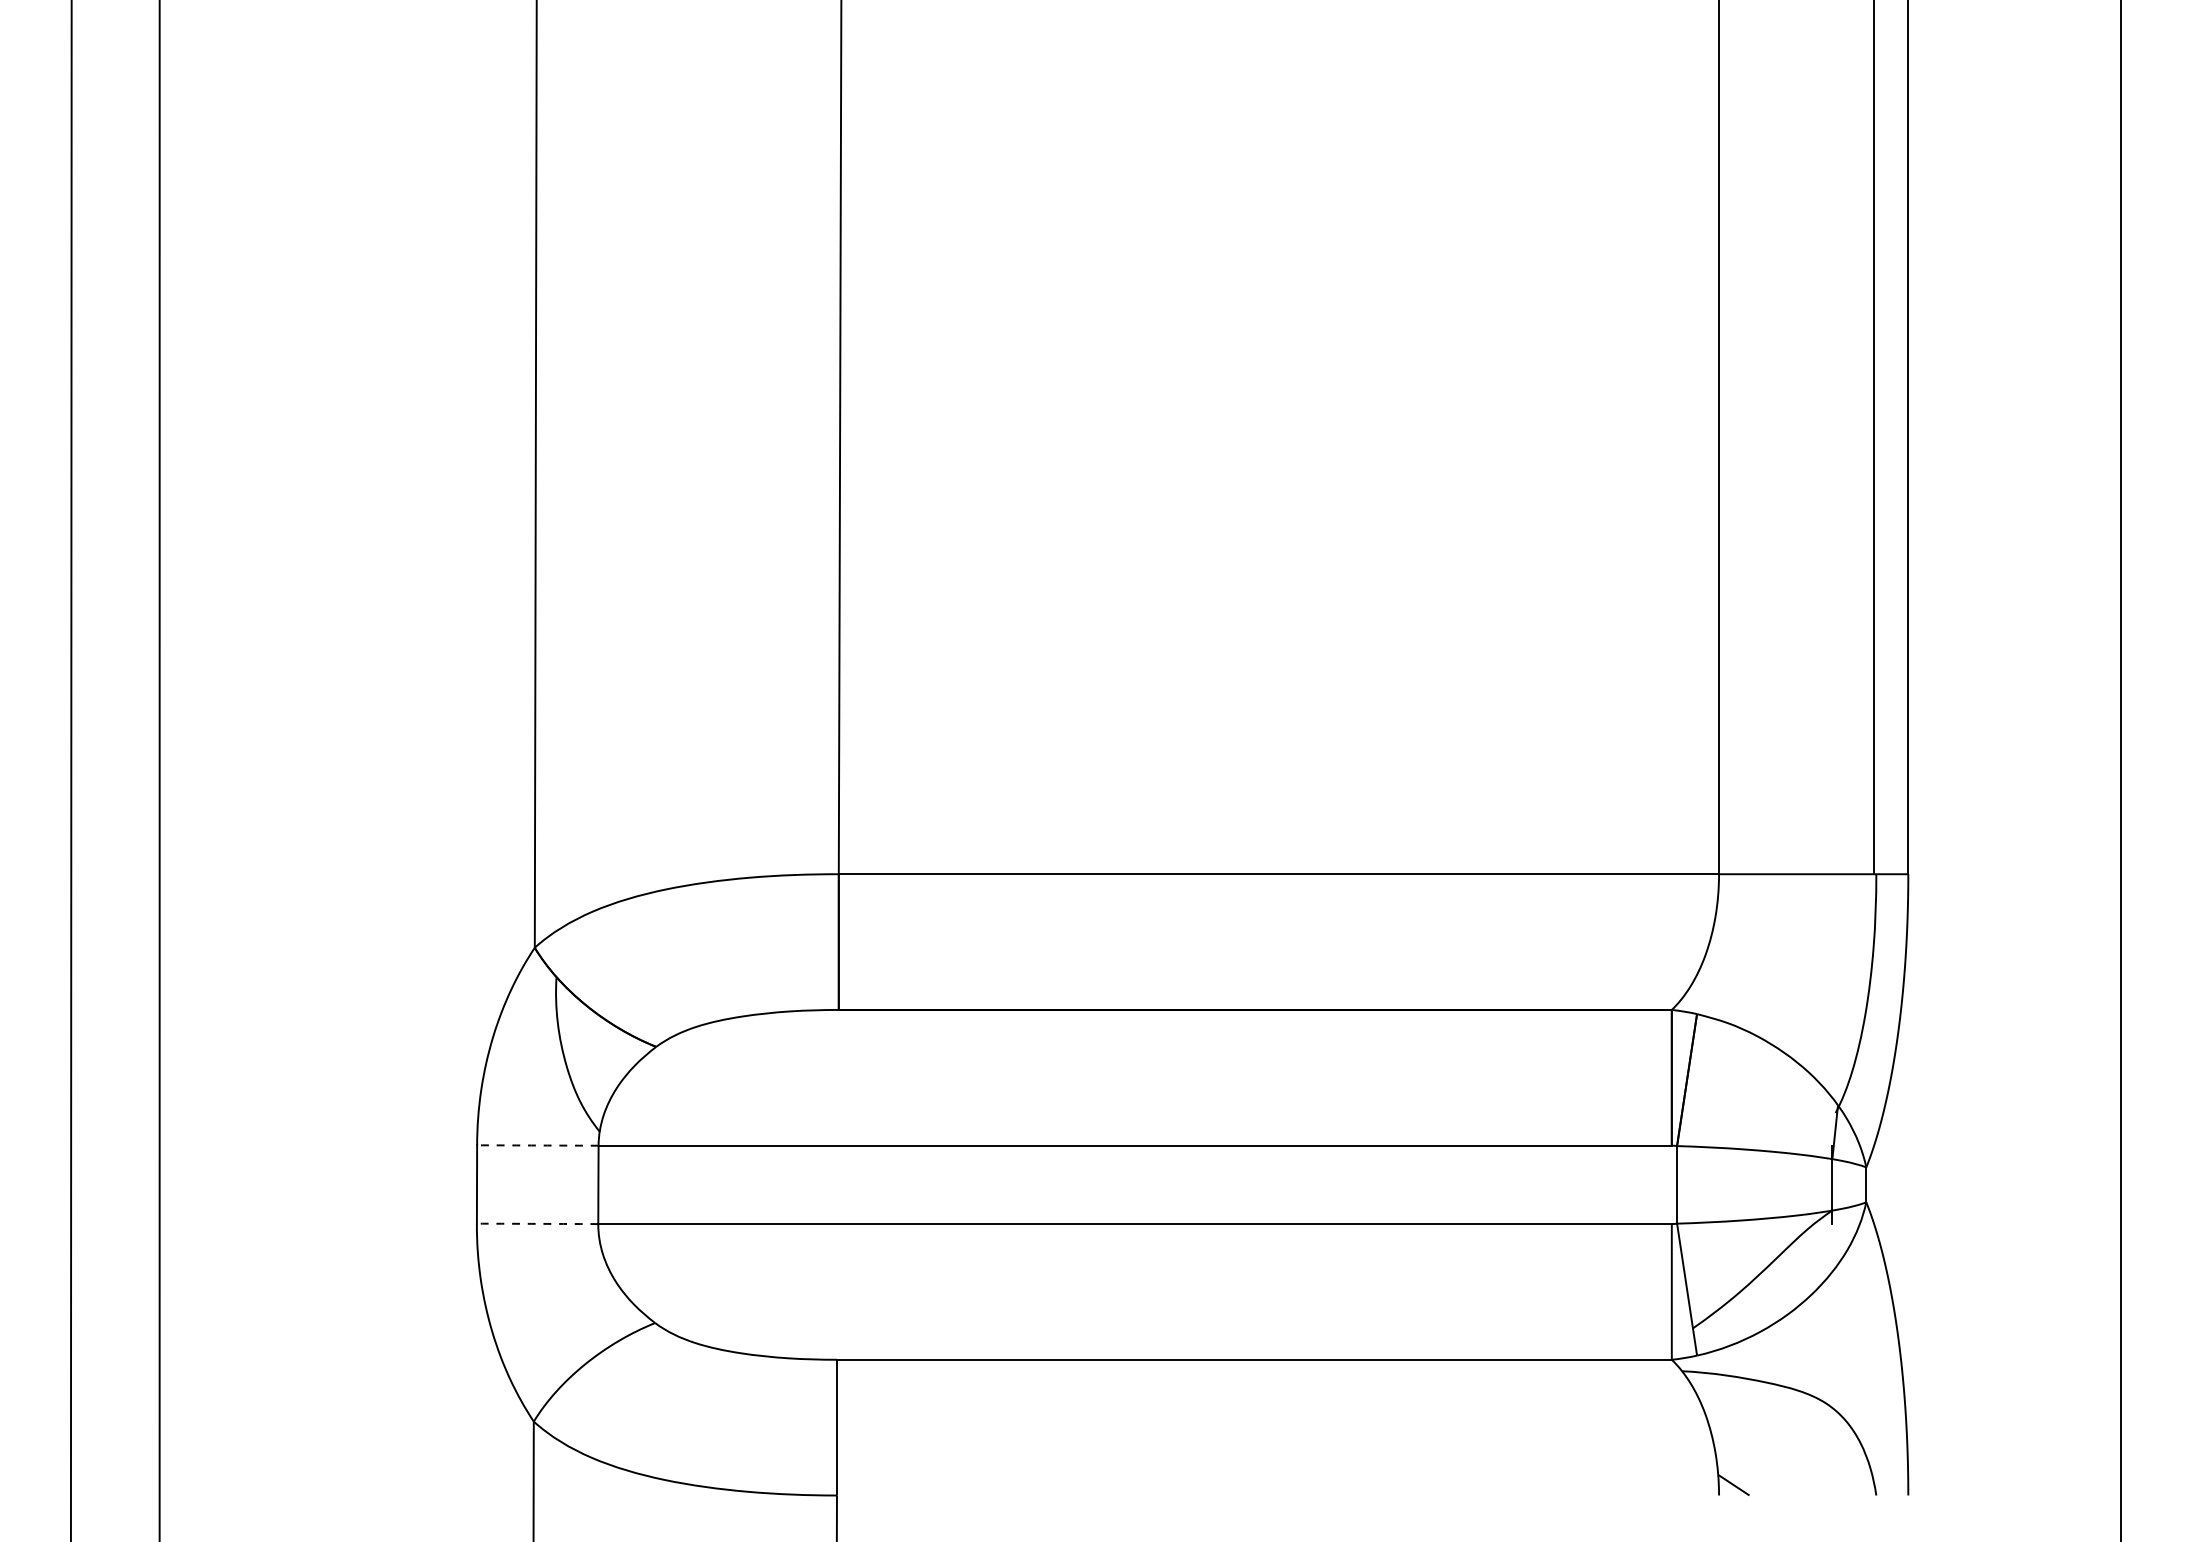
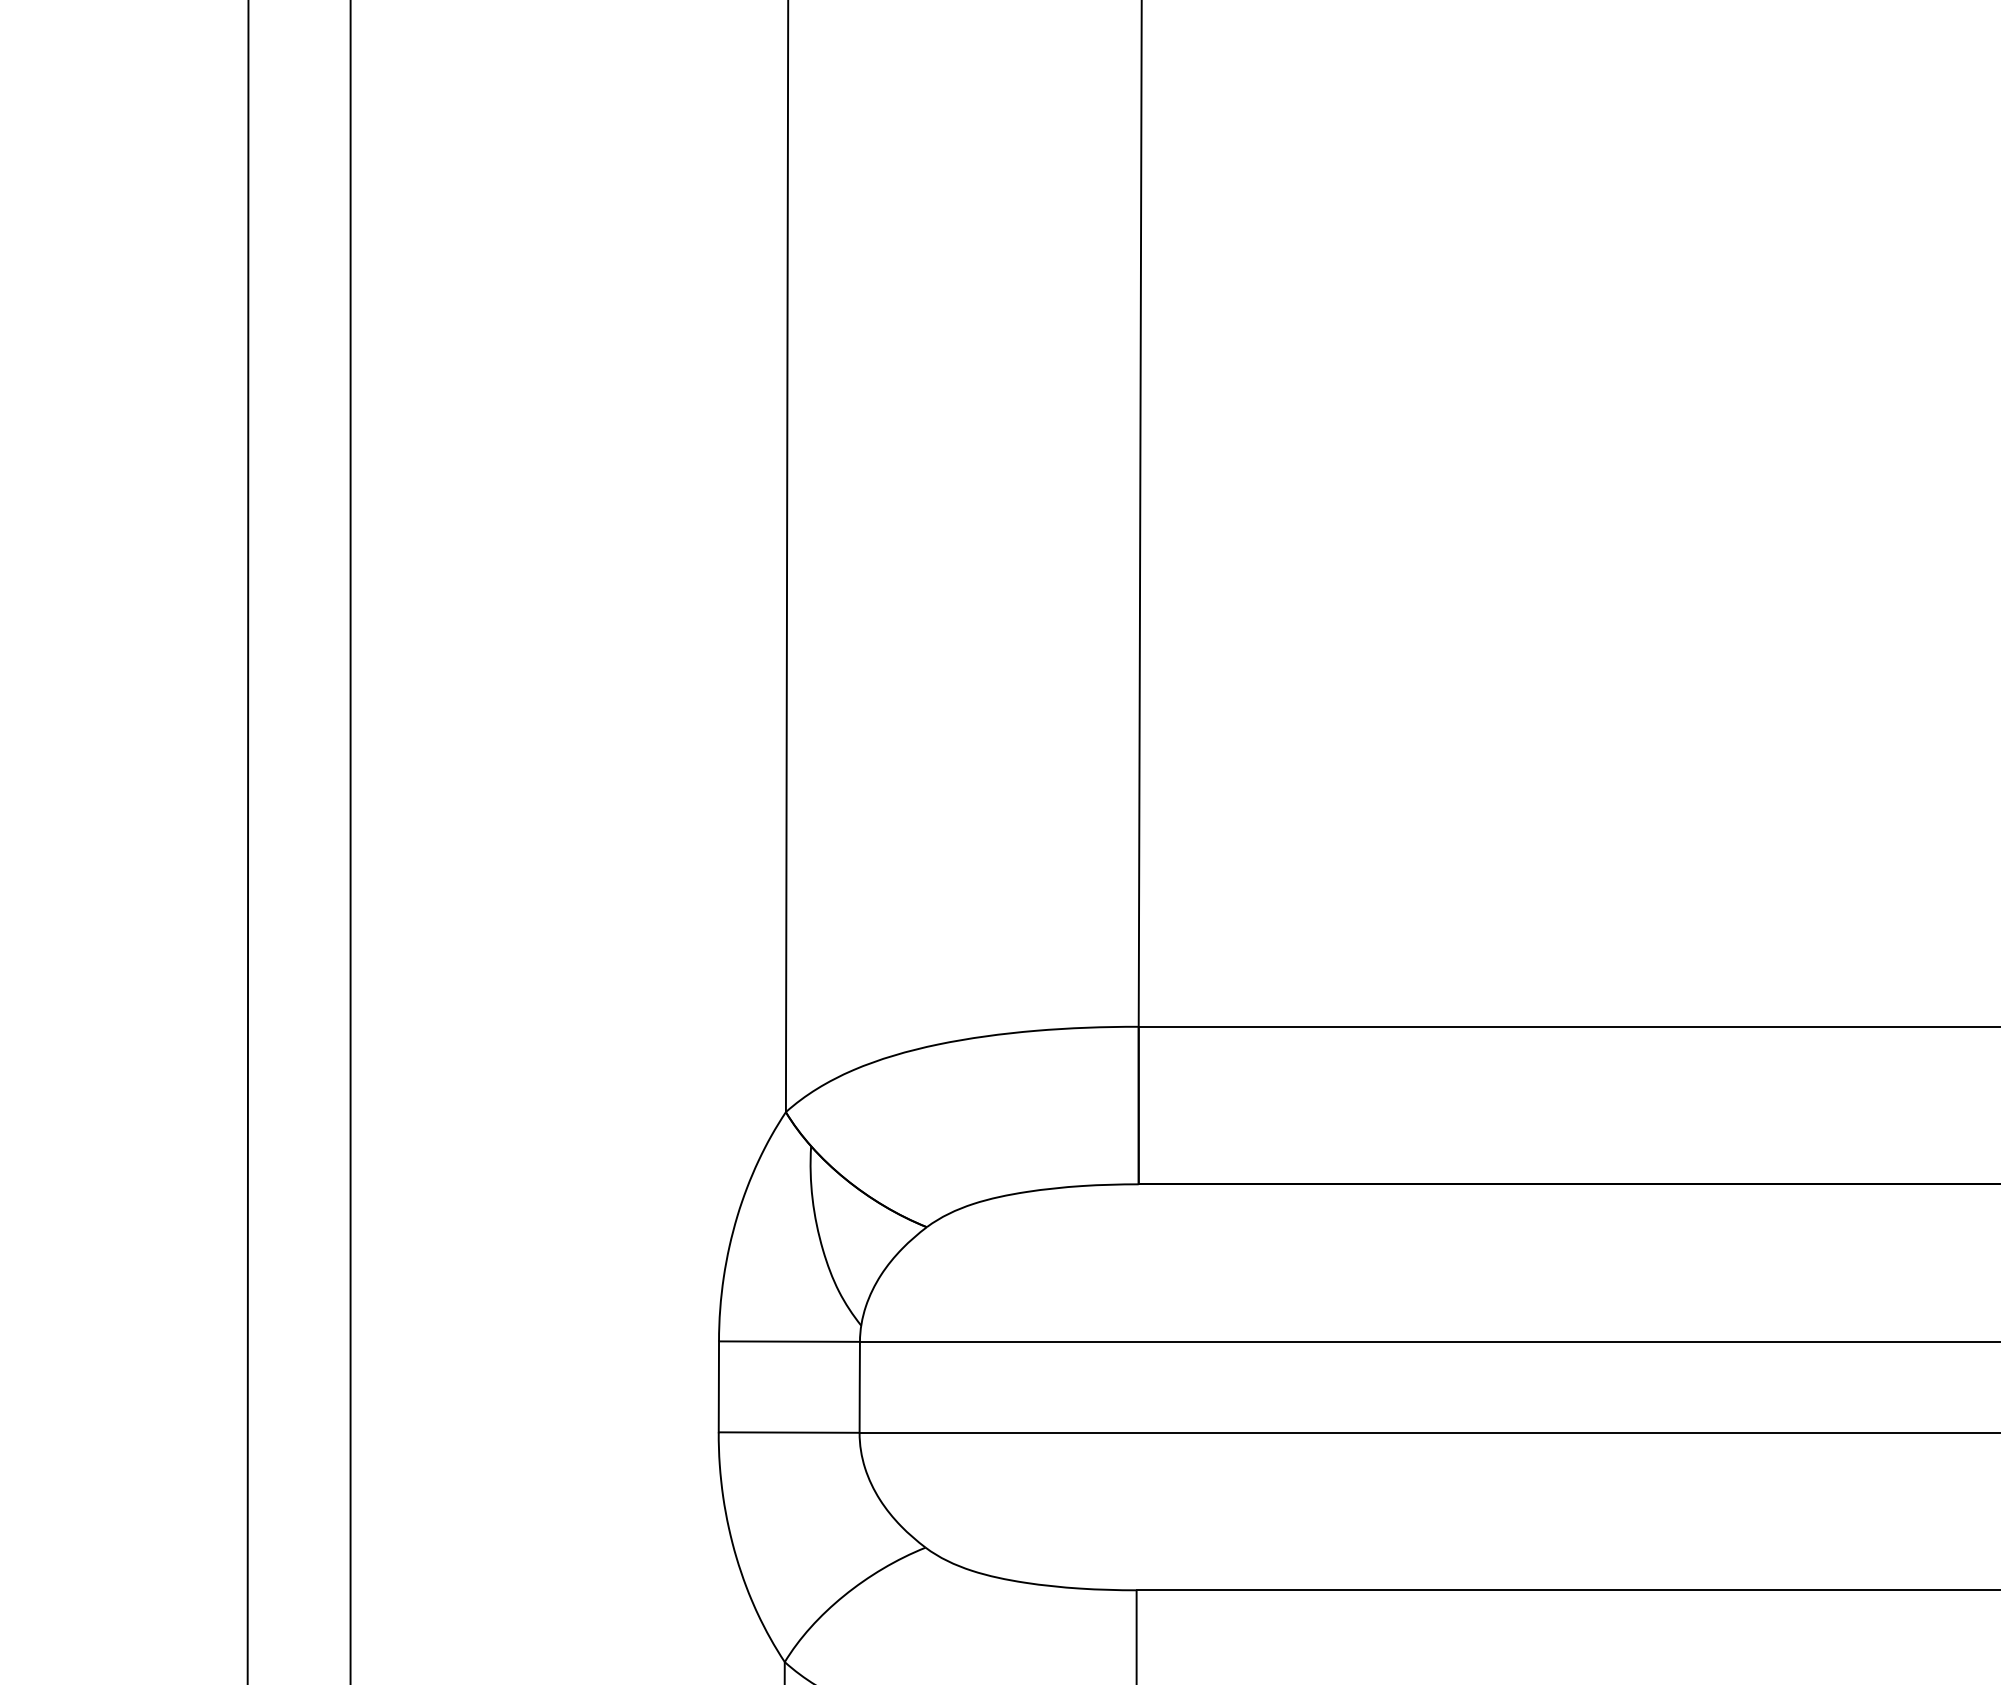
arc: (535, 1145) -> (786, 1341), dashed -> solid
arc: (535, 1223) -> (786, 1432), dashed -> solid

